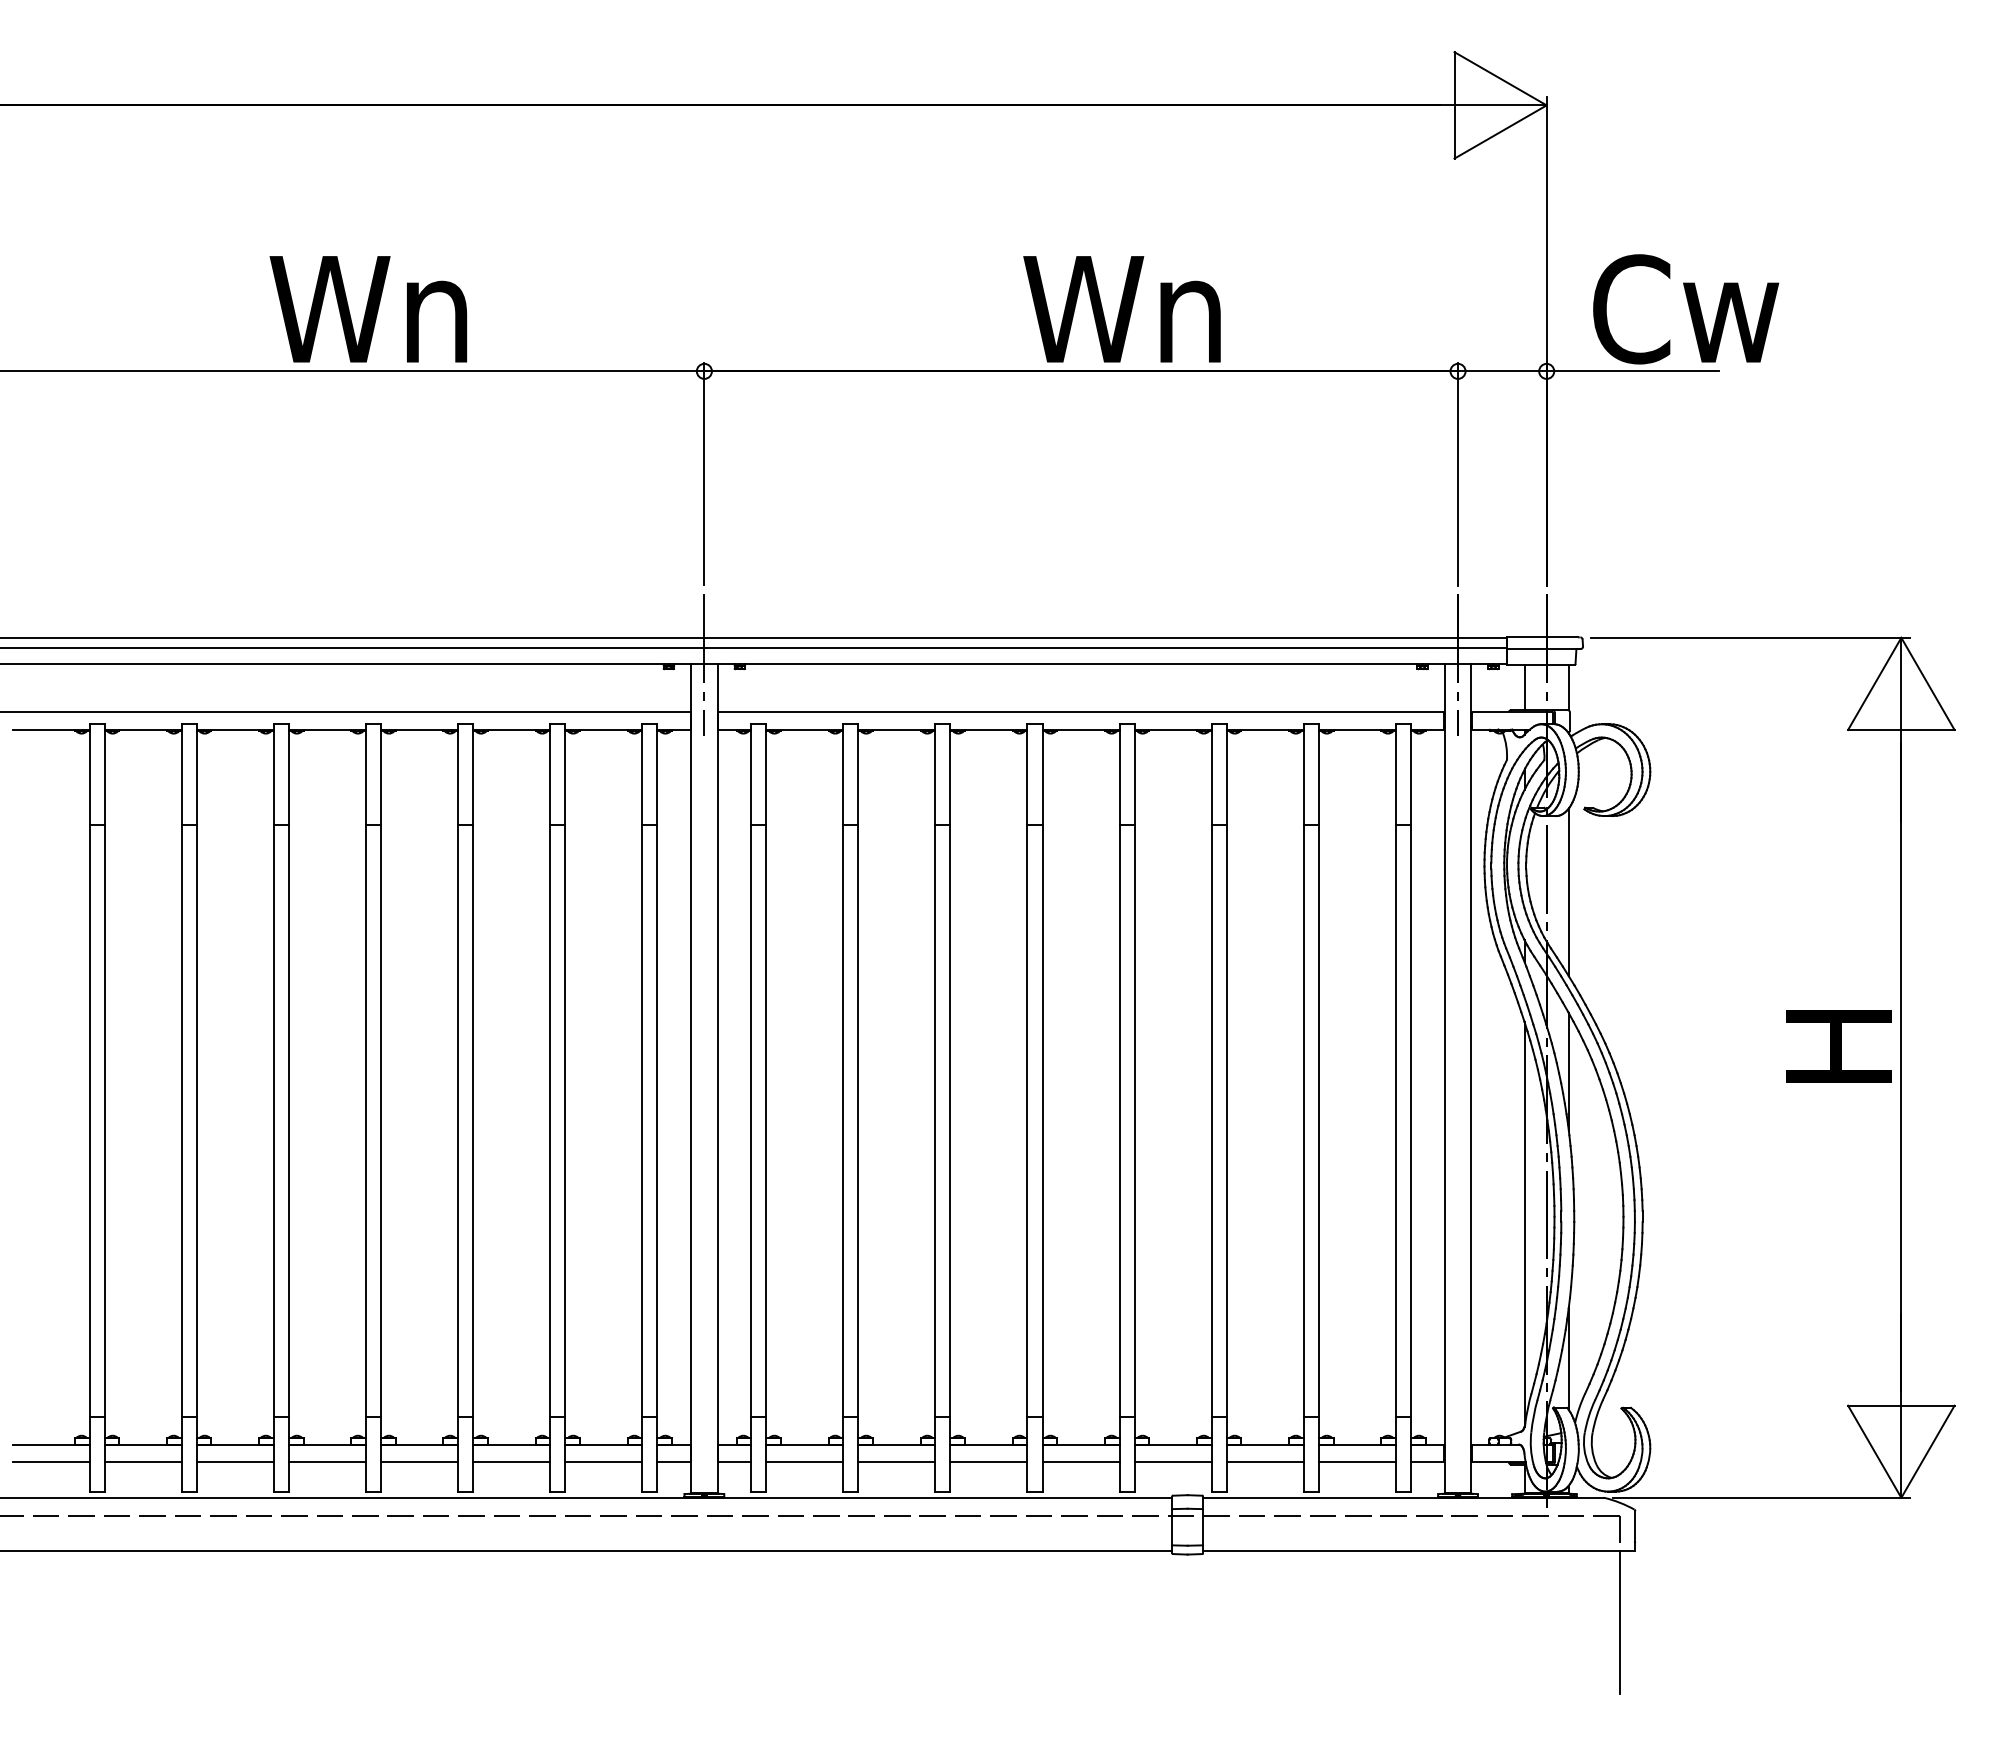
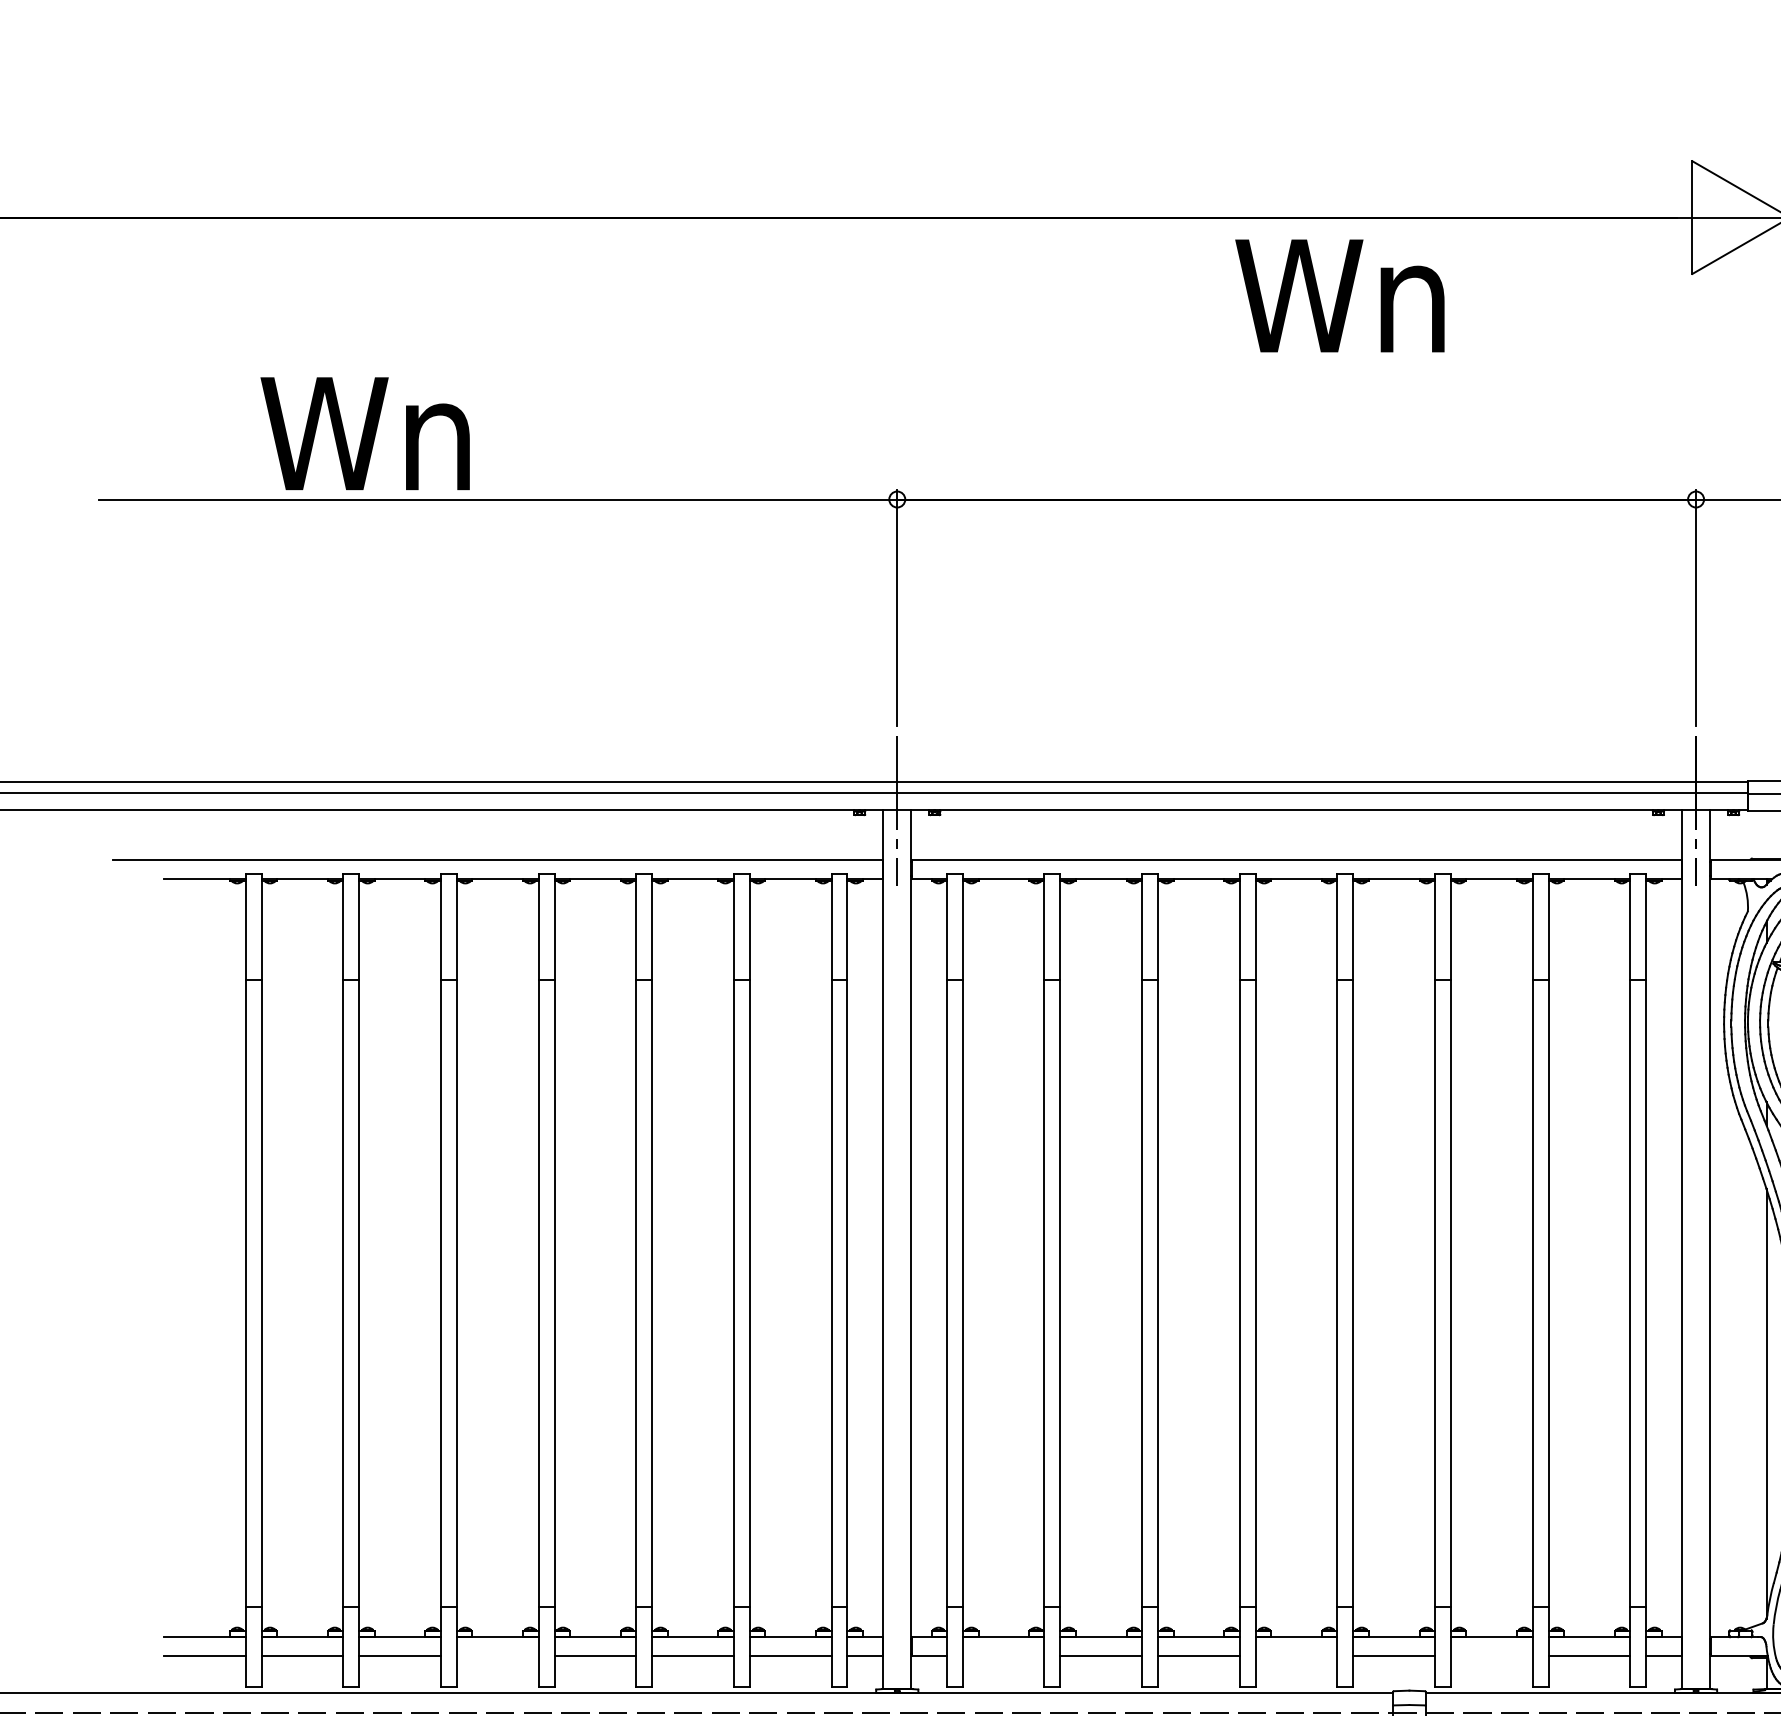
text: (368, 309) -> (365, 433), moved
text: (1121, 309) -> (1339, 296), moved
line: (1524, 687) -> (1766, 834), removed
line: (326, 1462) -> (496, 1655), removed
line: (804, 1462) -> (1003, 1655), removed
line: (1080, 1462) -> (1295, 1655), removed
line: (1264, 1462) -> (1490, 1655), removed

